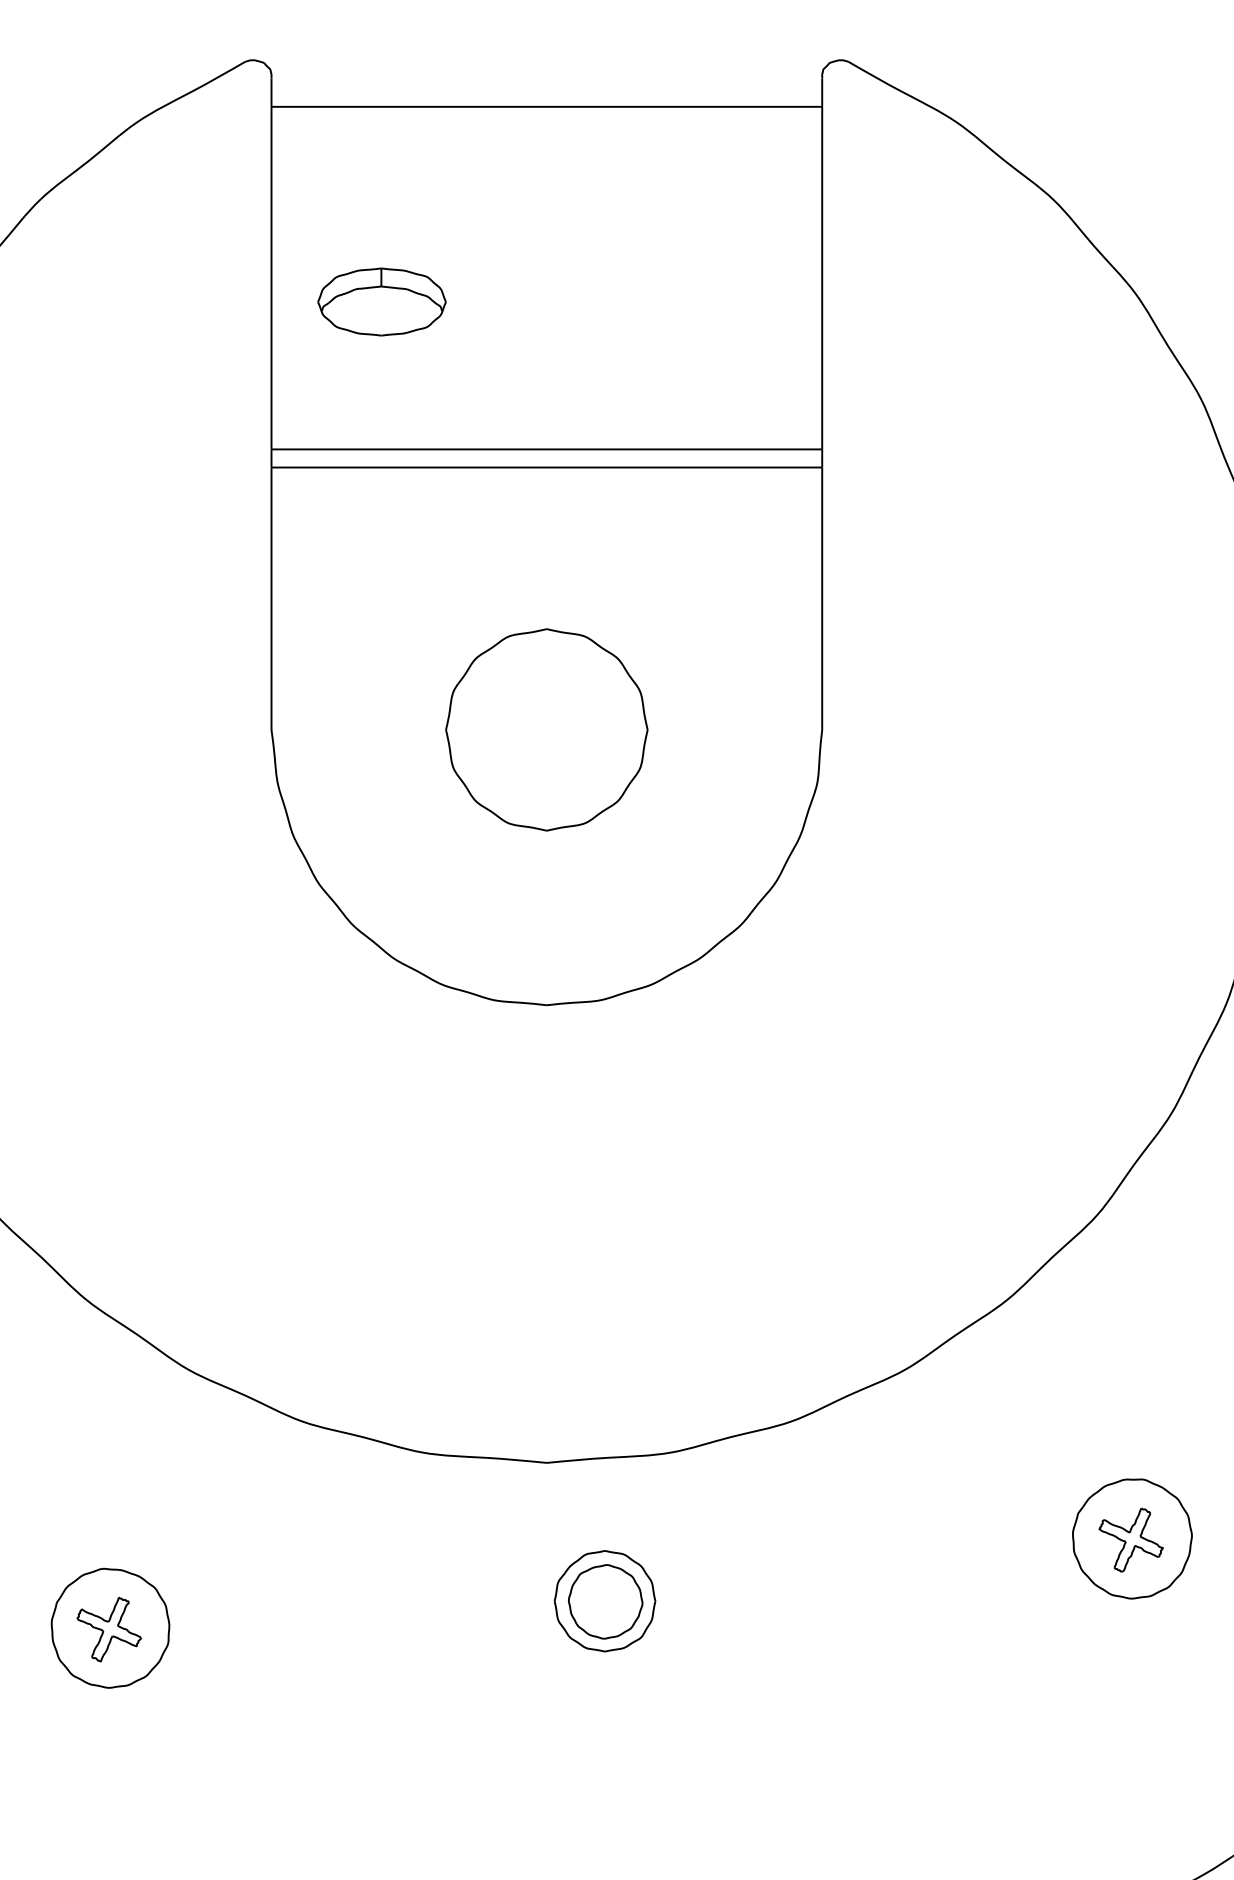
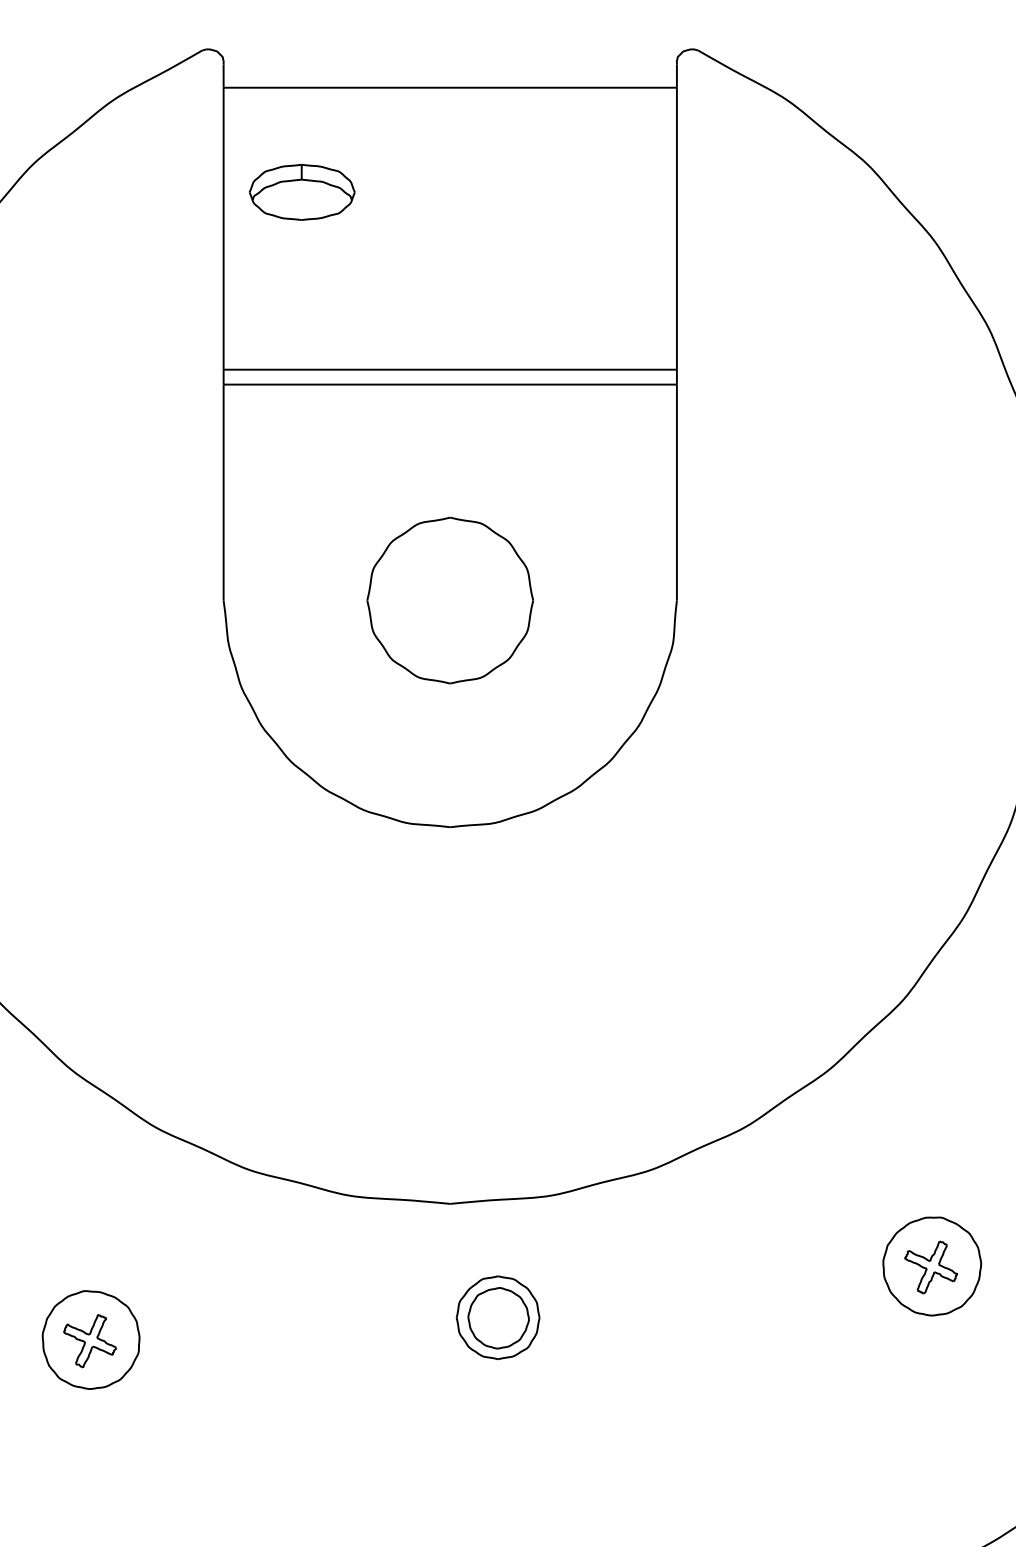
part: (381, 301) -> (301, 191), moved

